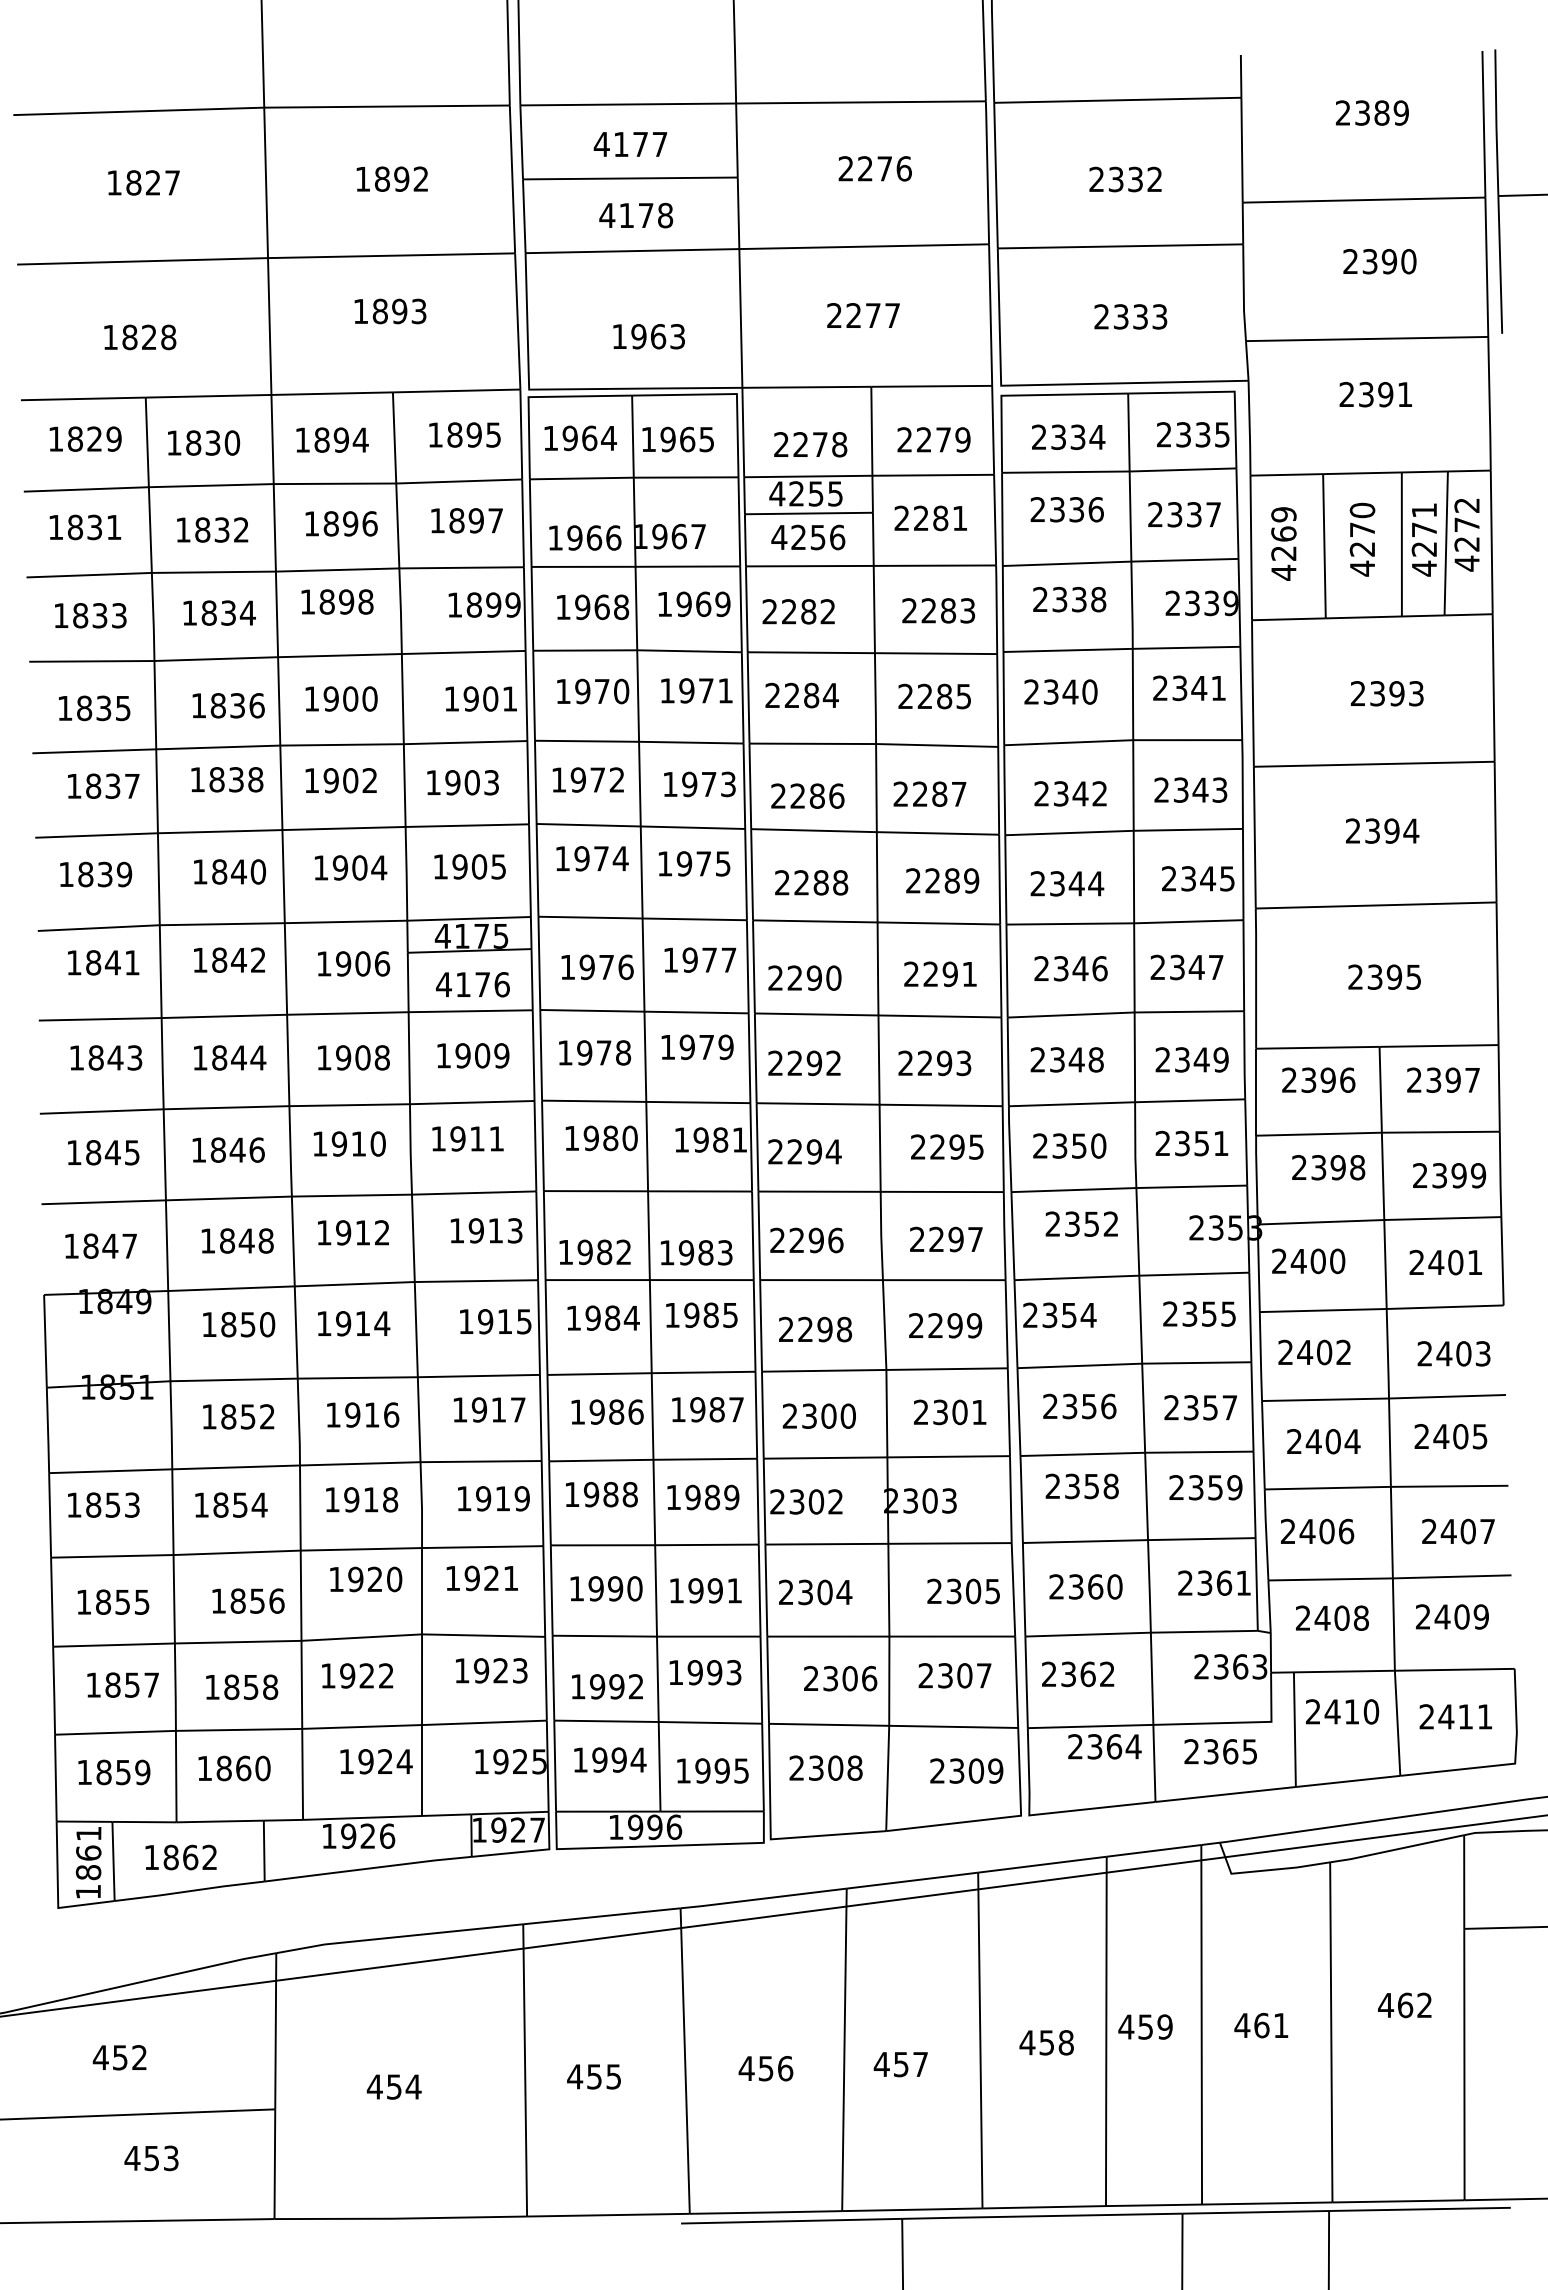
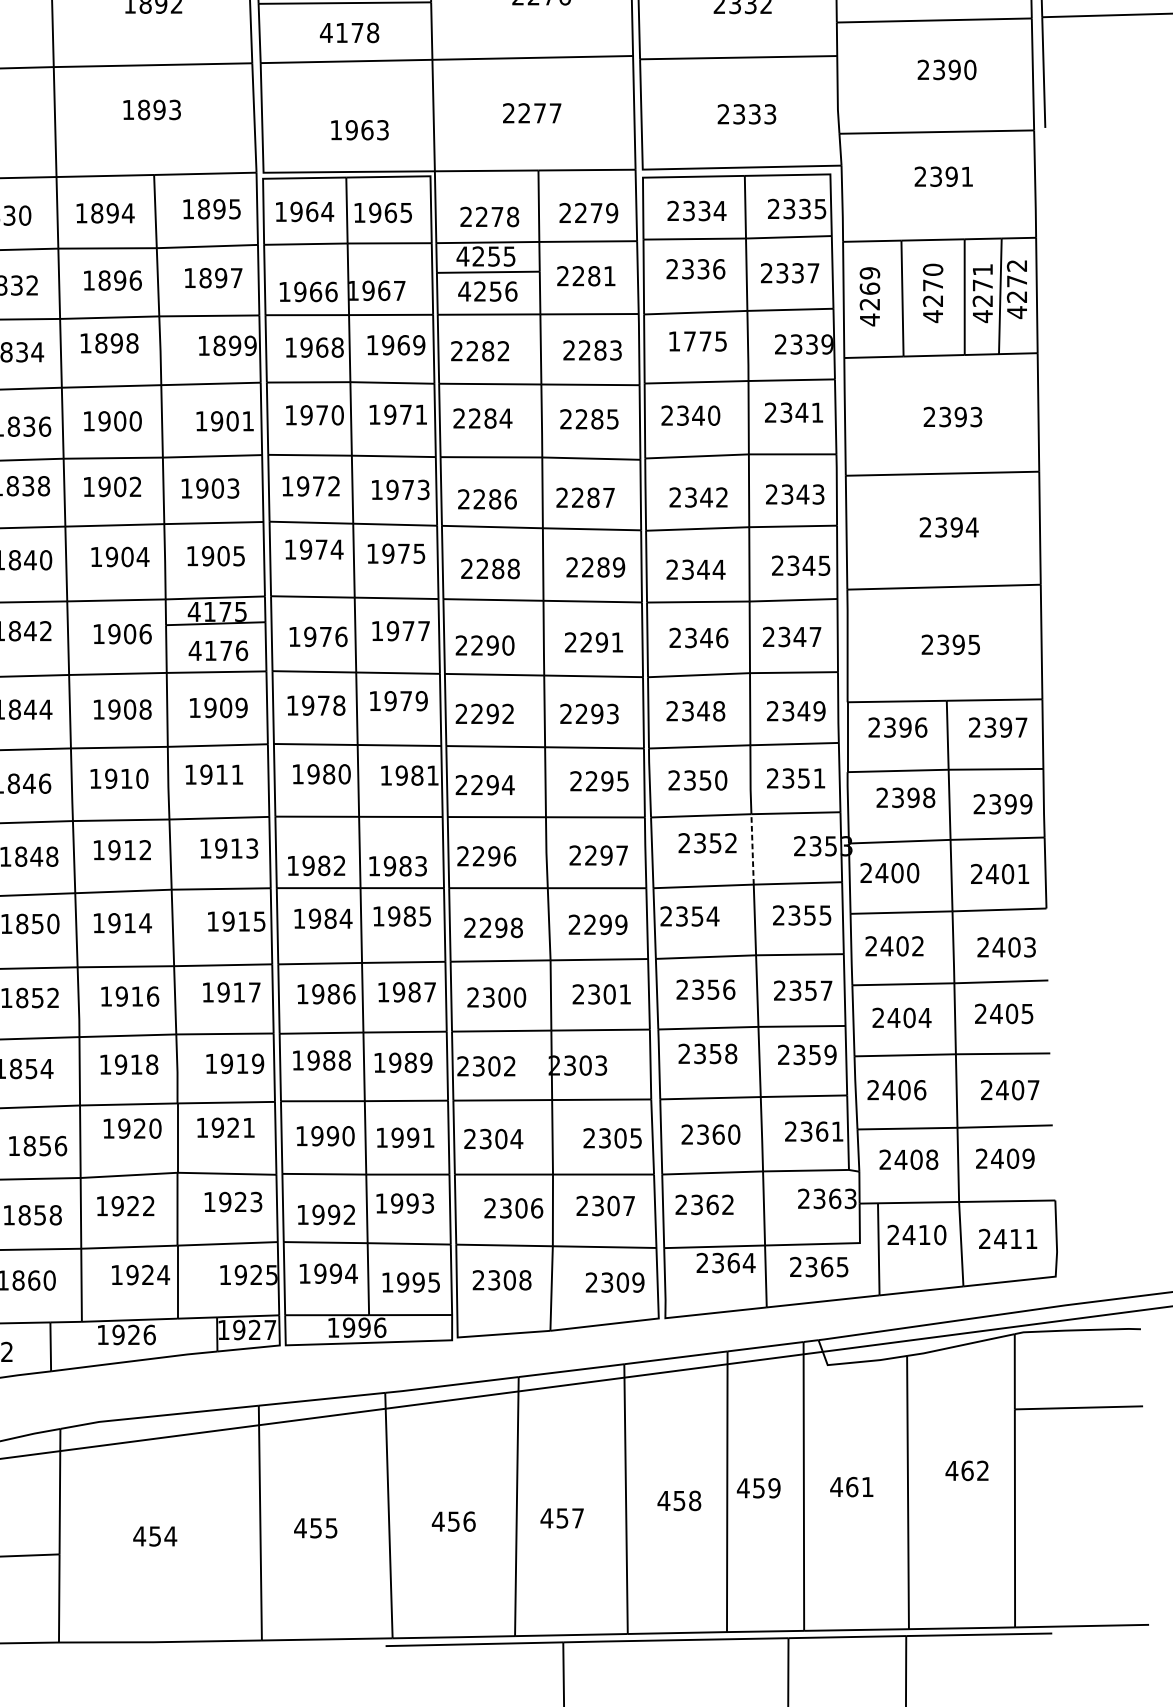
text: (1069, 599) -> (697, 341), 2338 -> 1775
line: (1137, 1231) -> (752, 849), solid -> dashed

